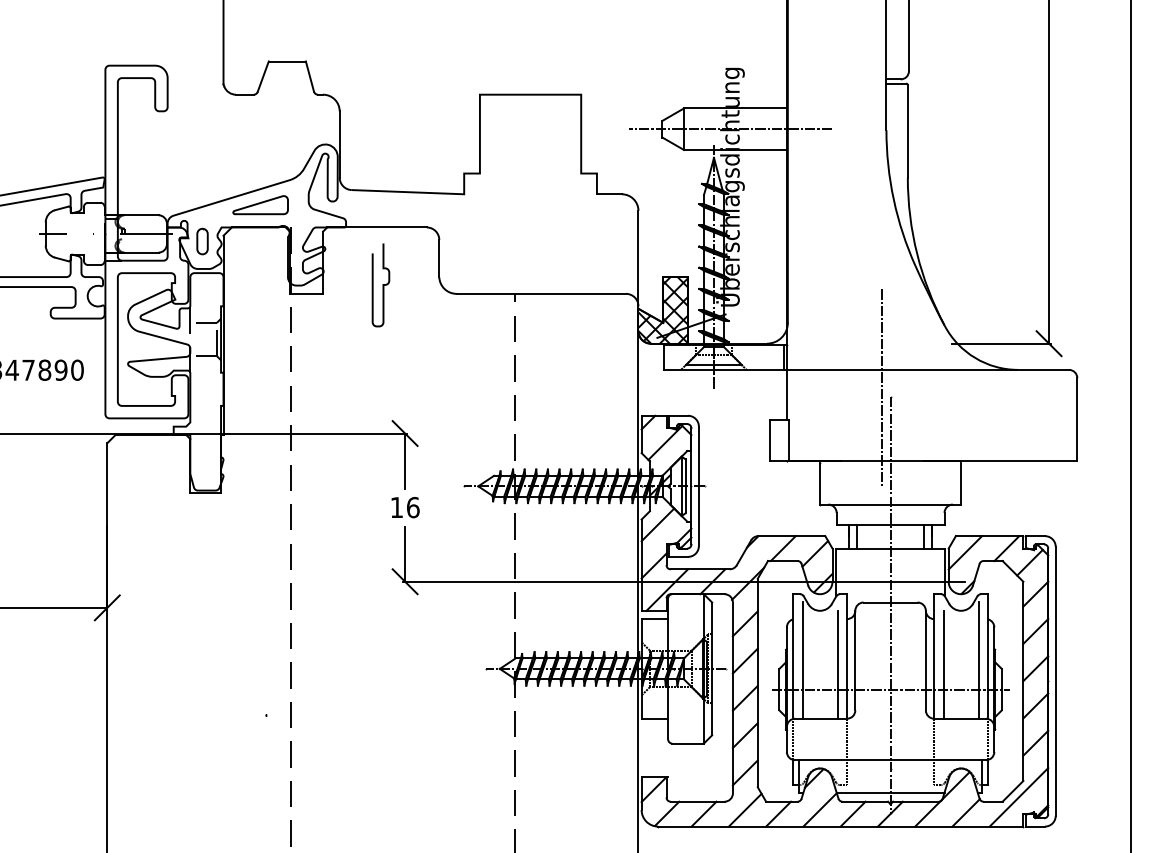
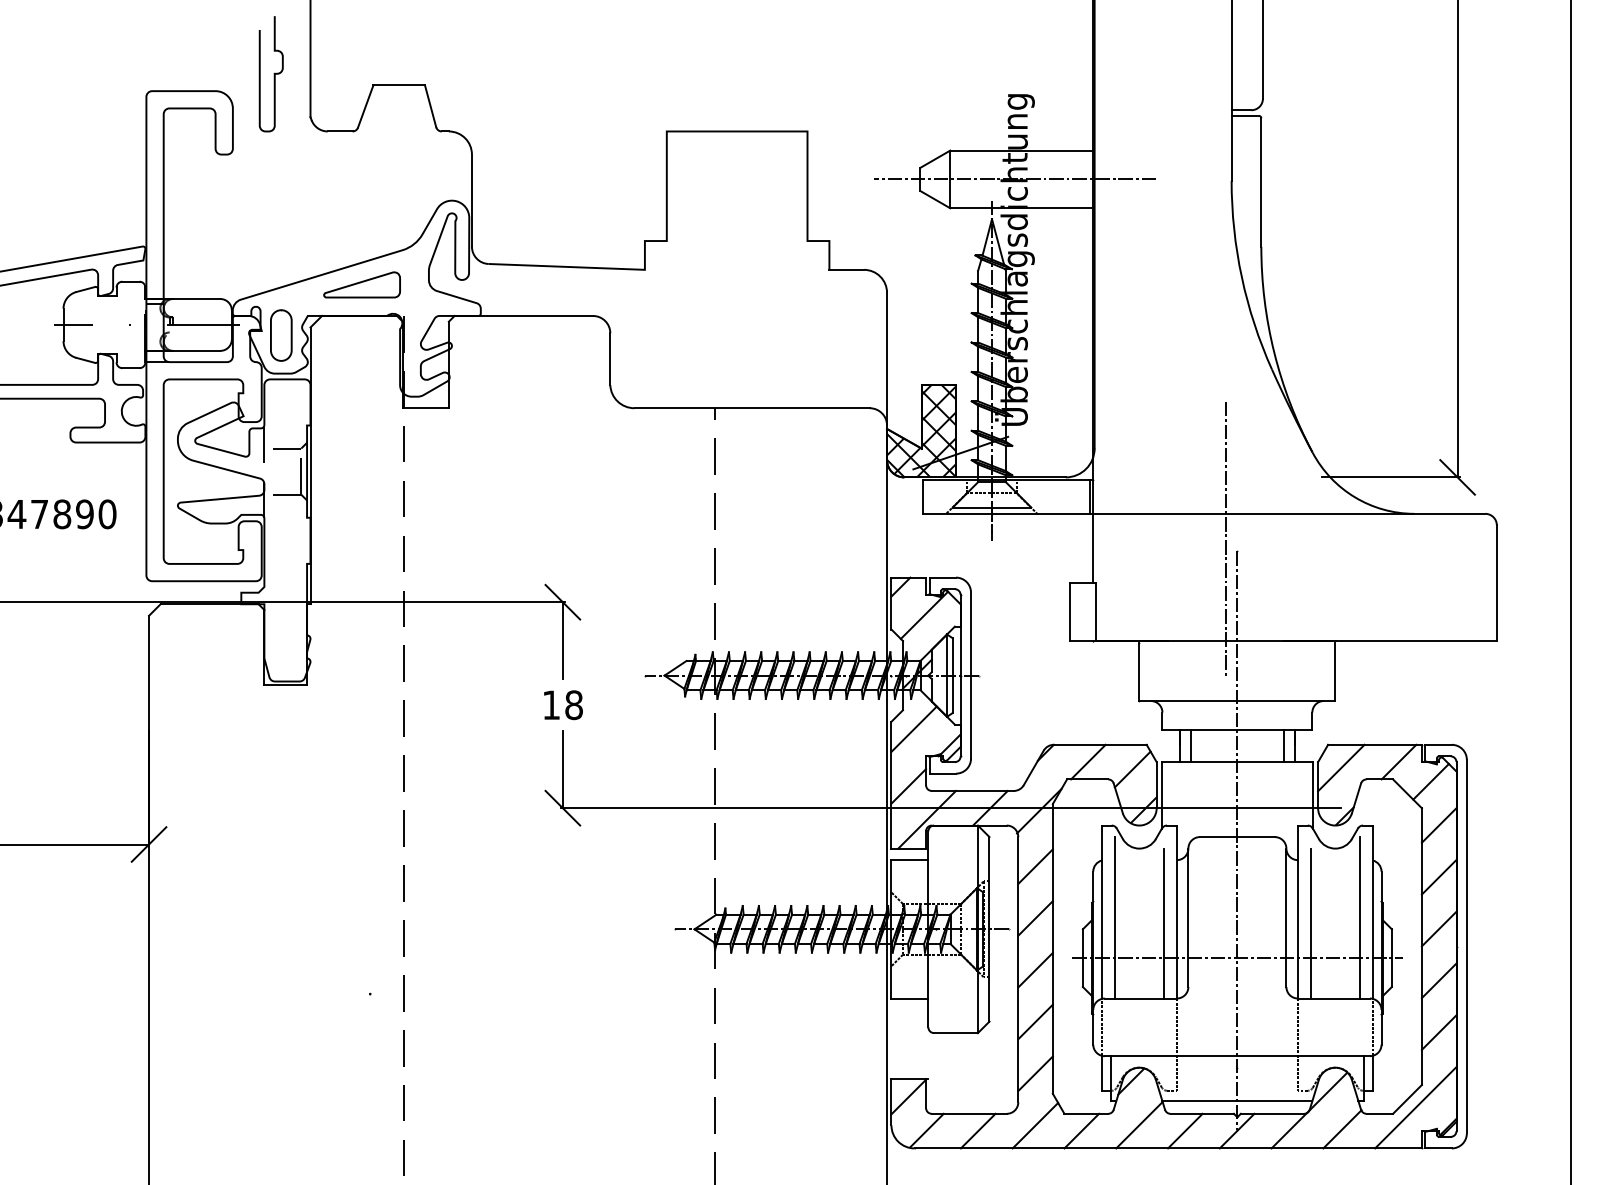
part: (202, 241) -> (281, 335), size x1.43
curve: (382, 285) -> (273, 74), moved
text: (413, 507) -> (574, 704), 16 -> 18

